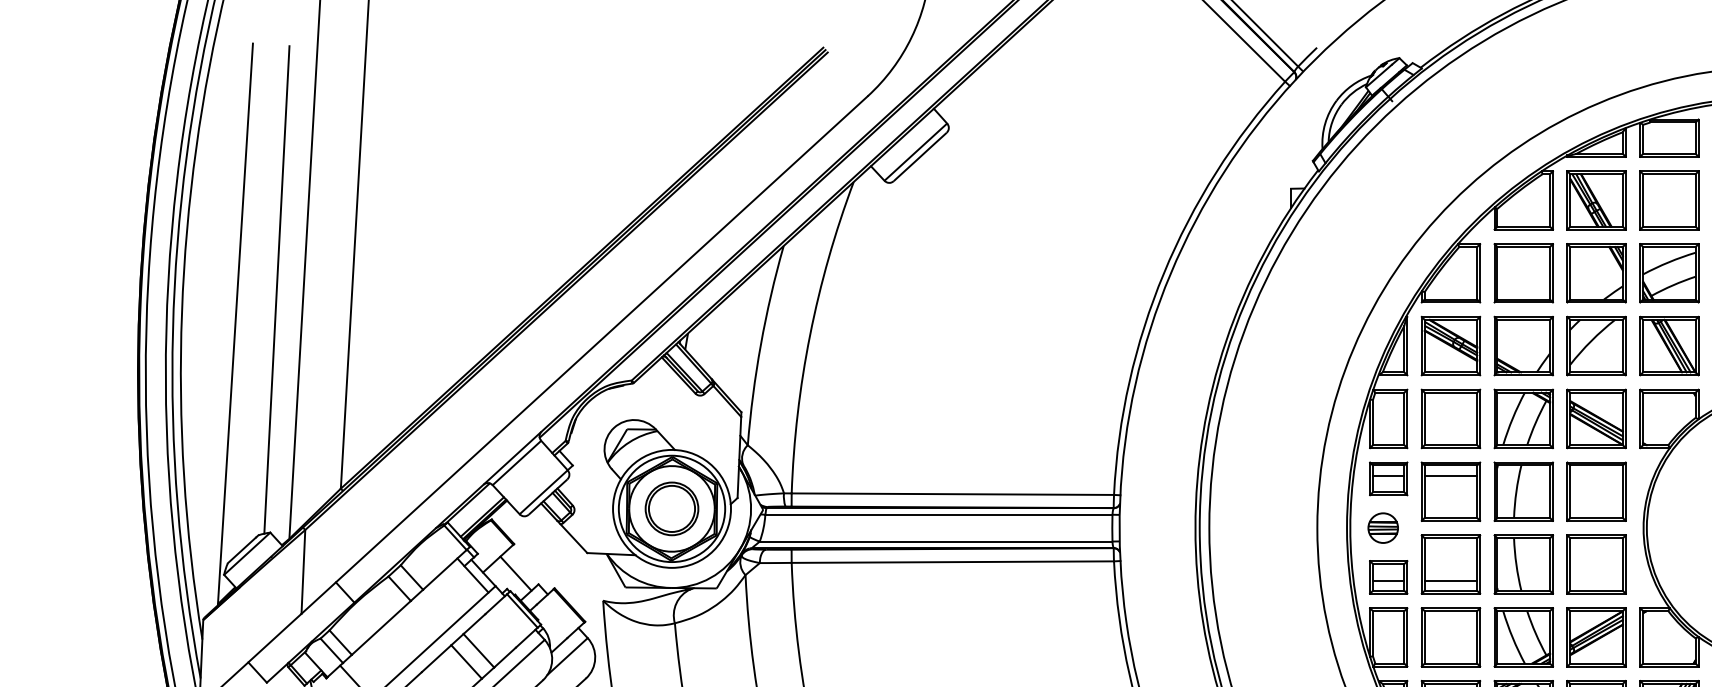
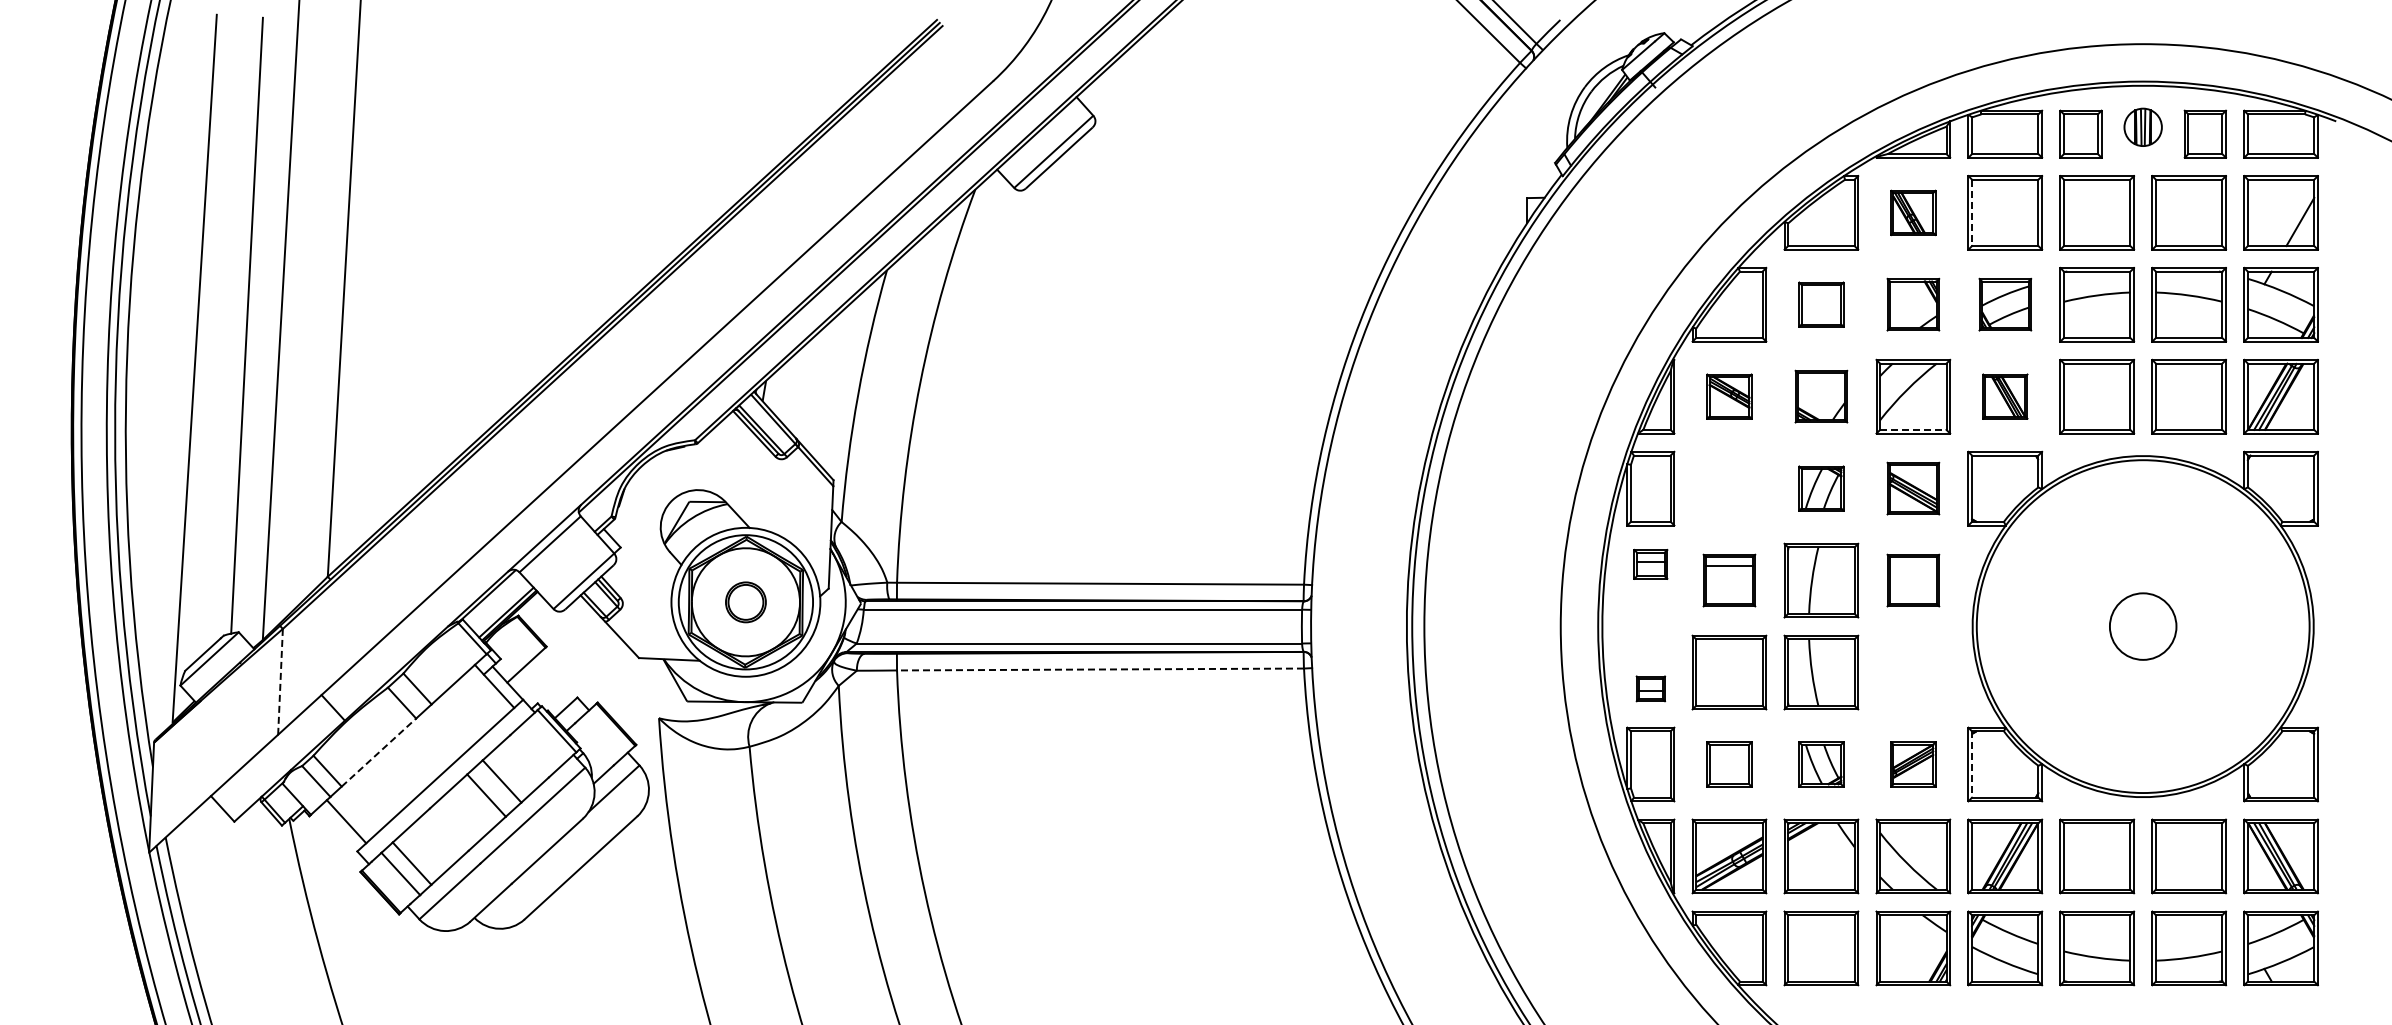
part: (1596, 200) -> (1913, 212), size x0.6
line: (1643, 200) -> (1972, 213), solid -> dashed
part: (1523, 273) -> (1821, 304), size x0.6
part: (1596, 273) -> (1913, 304), size x0.7
part: (1669, 273) -> (2005, 304), size x0.7
part: (1451, 345) -> (1729, 396), size x0.6
part: (1523, 345) -> (1821, 396), size x0.7
part: (1669, 345) -> (2005, 396), size x0.6
line: (1596, 372) -> (1913, 429), solid -> dashed
part: (1451, 418) -> (1729, 488), removed
part: (1523, 418) -> (1821, 488), size x0.6
part: (1596, 418) -> (1913, 488), size x0.7
part: (1388, 478) -> (1650, 564), size x0.7
part: (1451, 491) -> (1729, 580), size x0.7
part: (1596, 491) -> (1913, 580), size x0.7
part: (671, 509) -> (745, 602), size x0.6
part: (1382, 528) -> (1643, 626), removed
line: (952, 562) -> (1100, 669), solid -> dashed
part: (1596, 564) -> (1913, 672), removed
line: (303, 571) -> (280, 681), solid -> dashed
line: (515, 573) -> (548, 683), removed
part: (1388, 577) -> (1650, 688), size x0.6
line: (1451, 580) -> (1729, 692), removed
line: (381, 627) -> (379, 752), solid -> dashed
part: (1451, 637) -> (1729, 764), size x0.6
part: (1523, 637) -> (1821, 764), size x0.6
part: (1596, 637) -> (1913, 764), size x0.6
line: (1643, 638) -> (1972, 765), solid -> dashed

